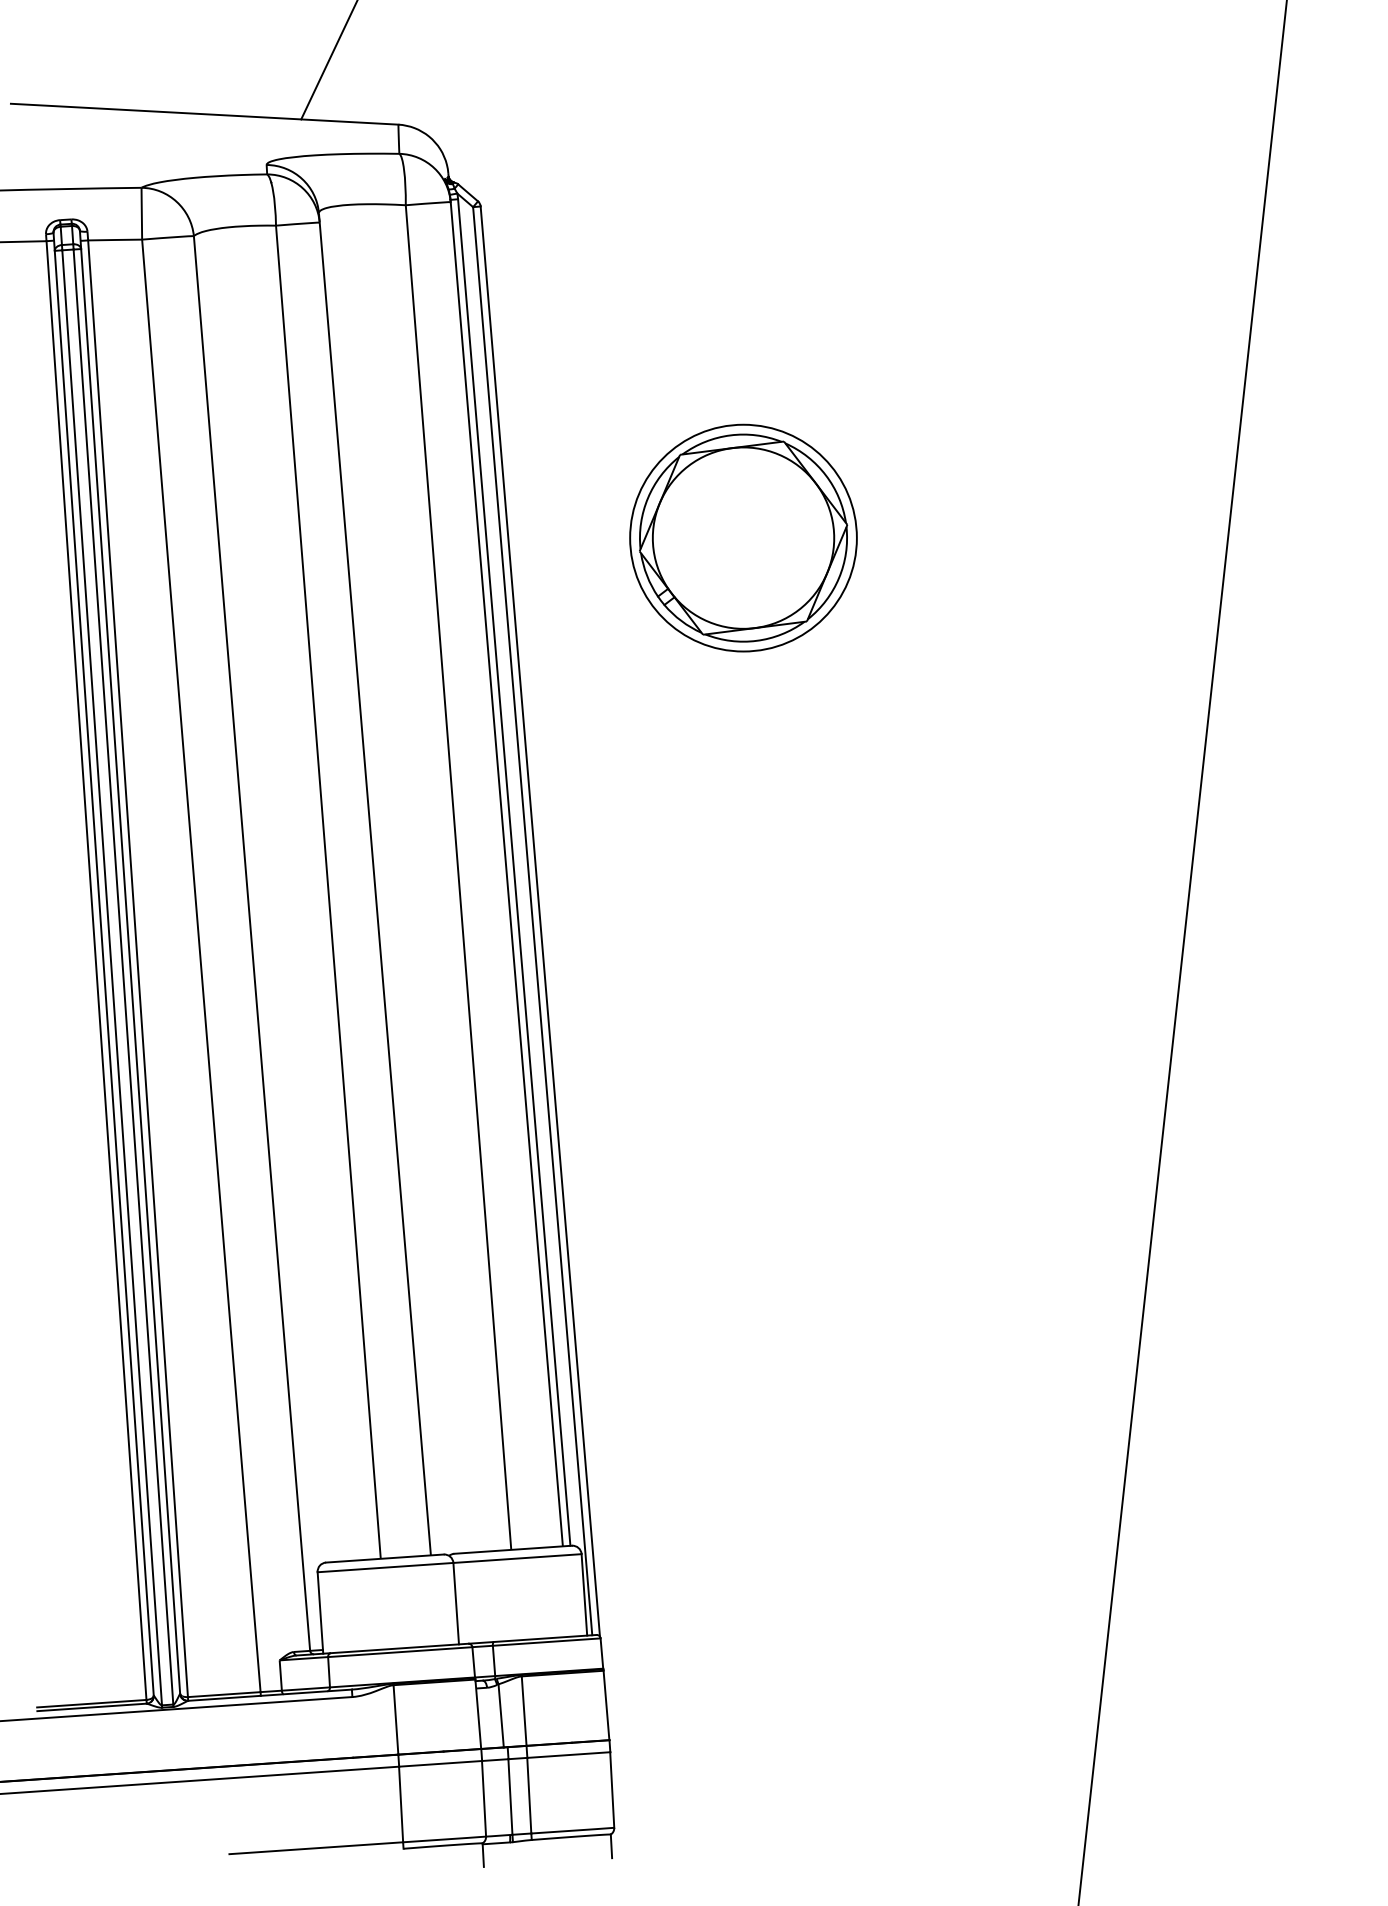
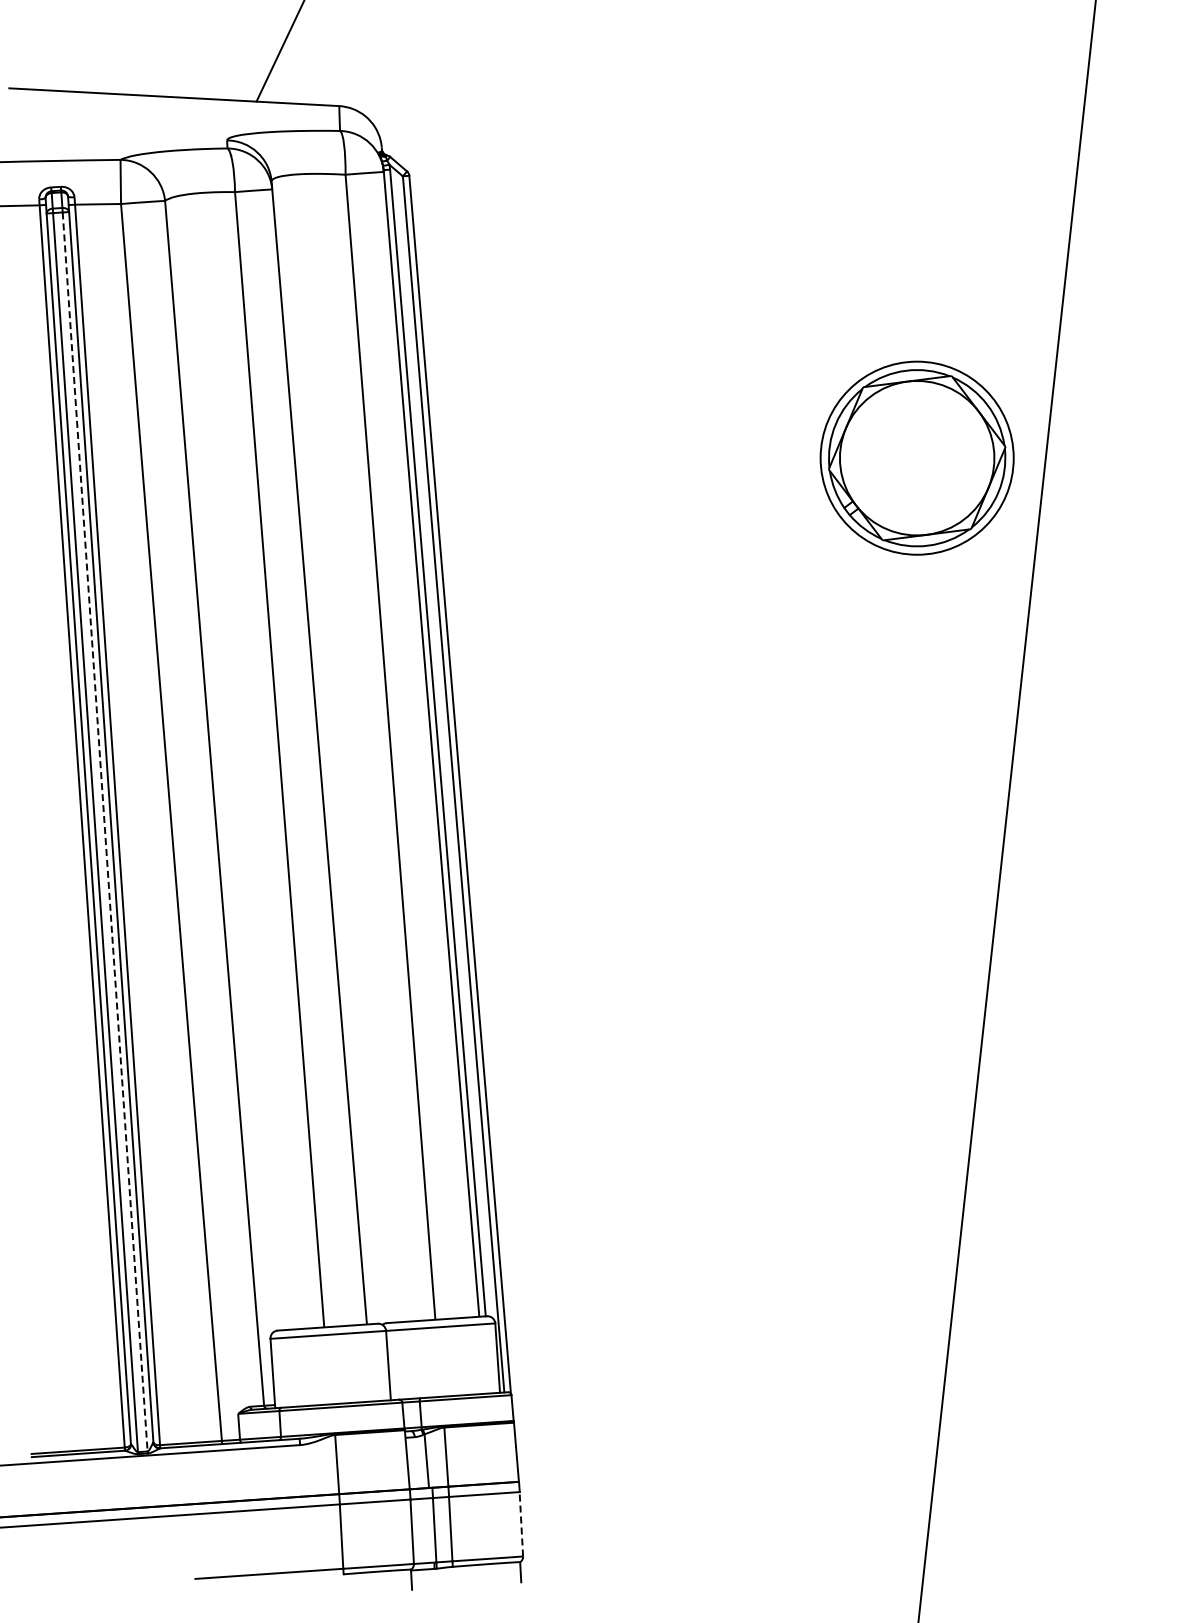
part: (742, 537) -> (916, 457), moved
line: (123, 976) -> (105, 831), solid -> dashed
line: (612, 1789) -> (521, 1523), solid -> dashed

